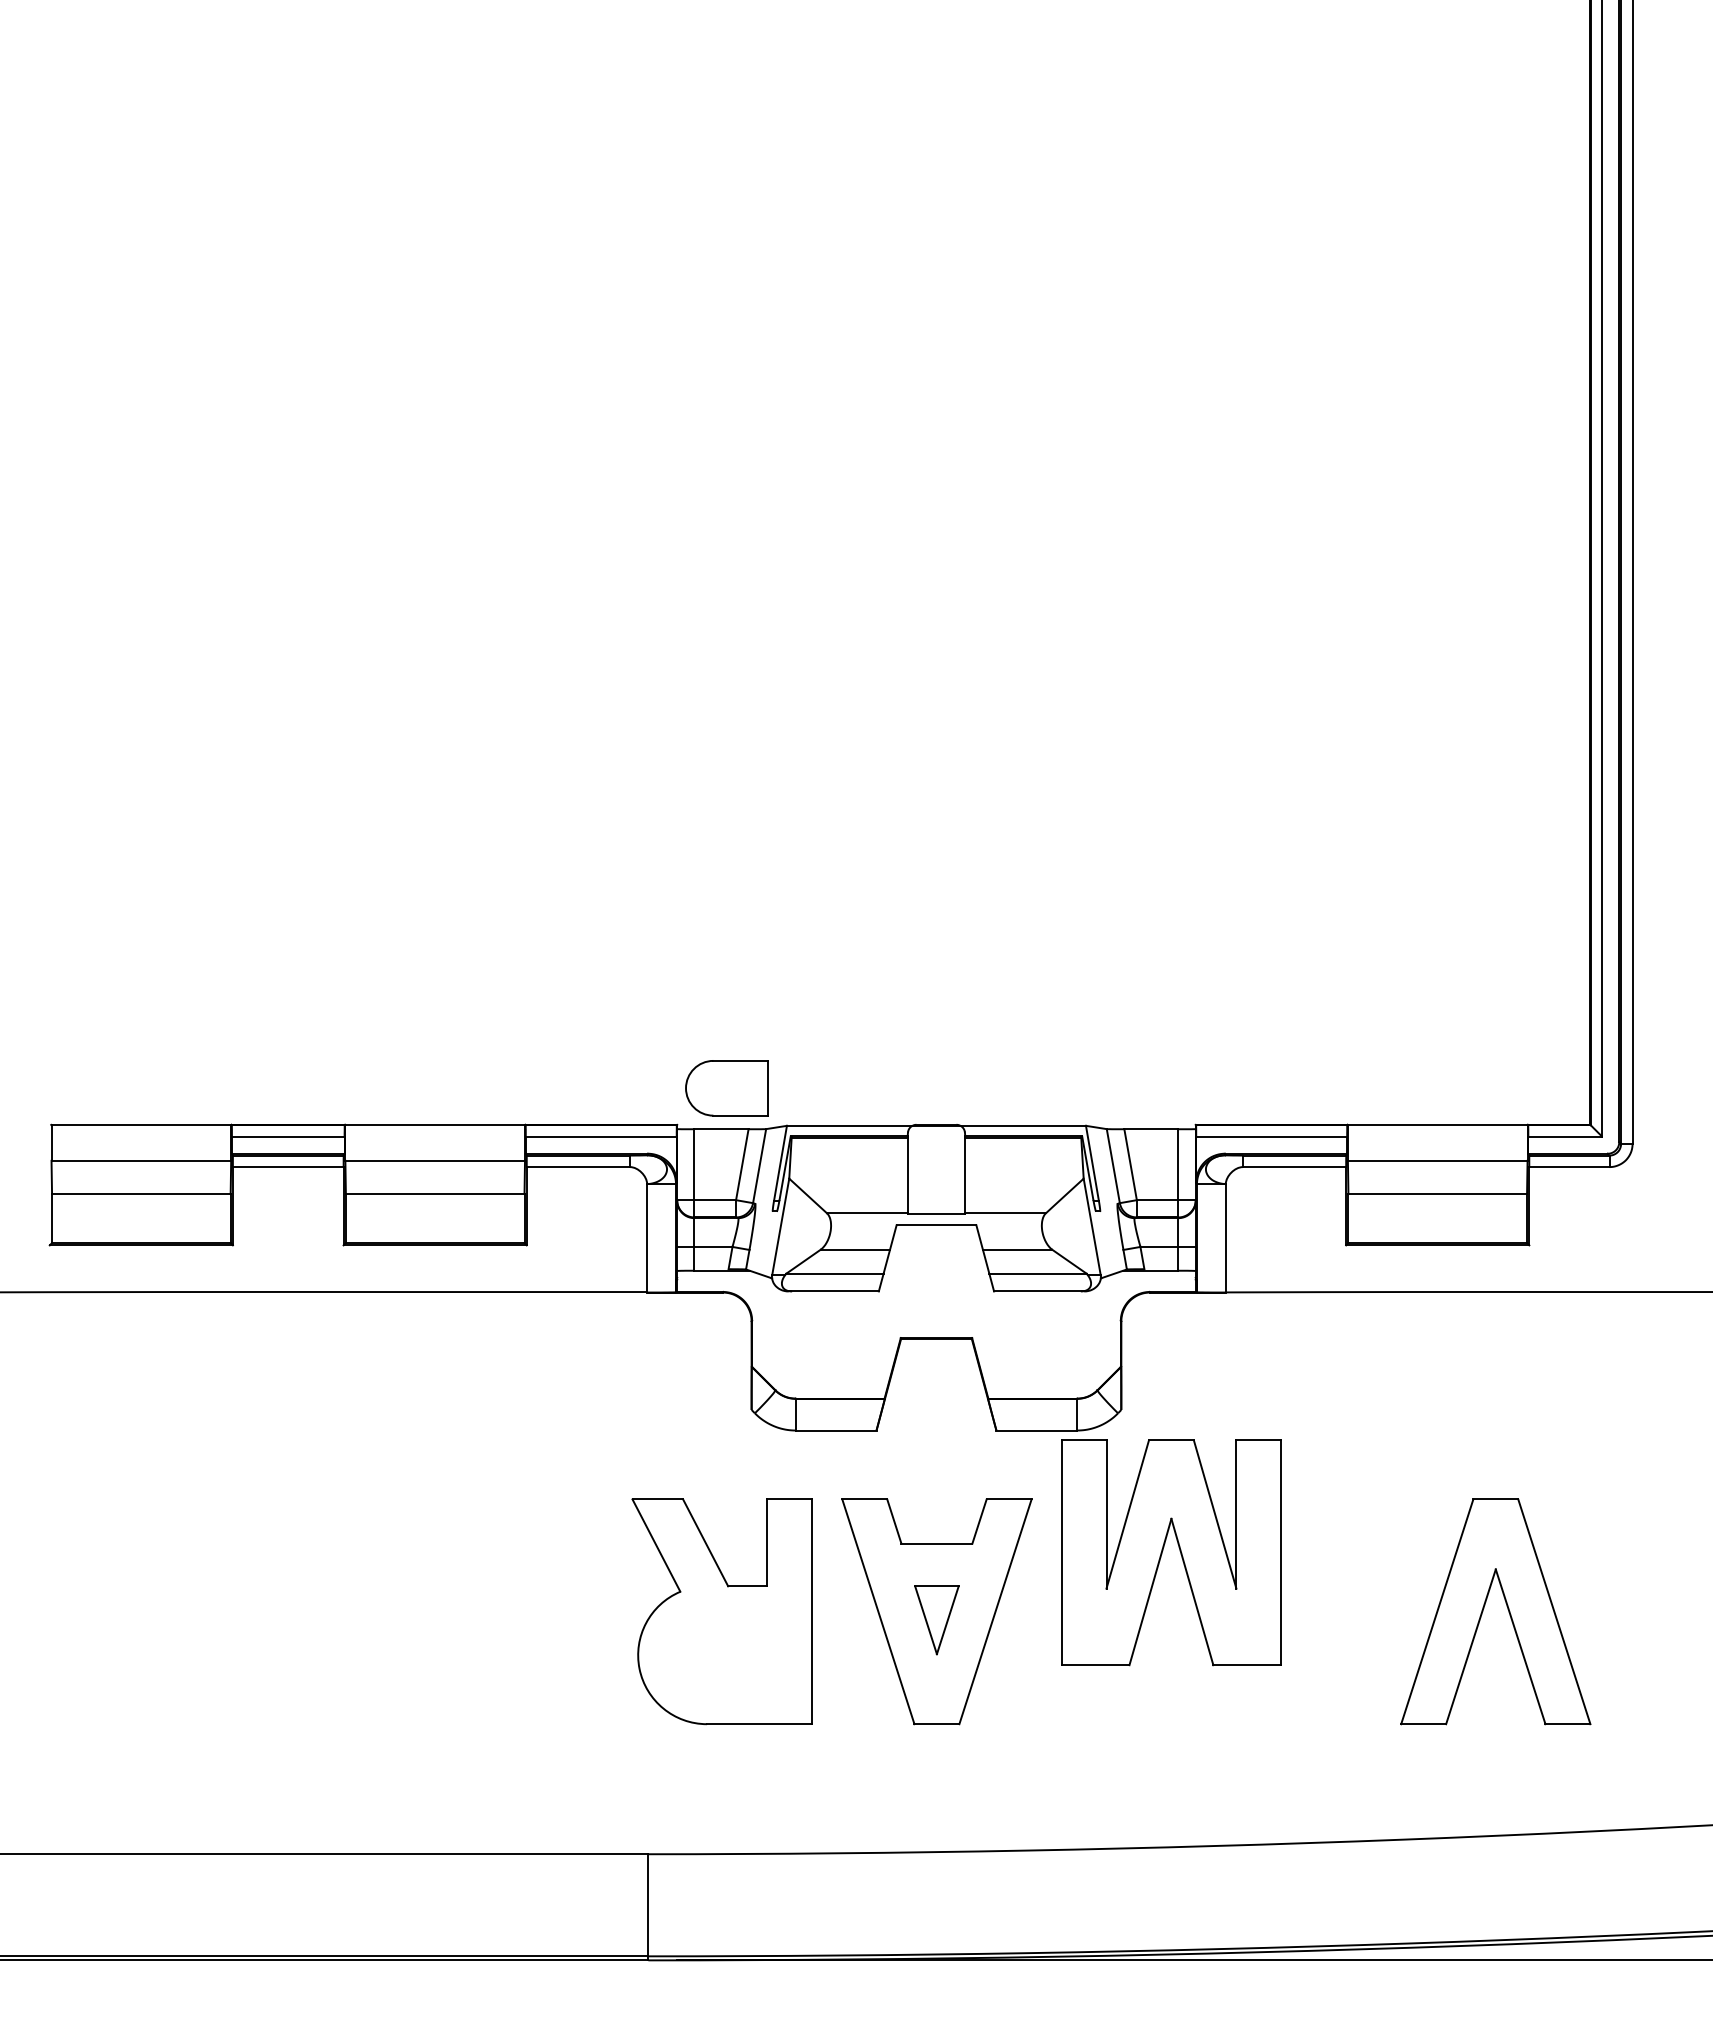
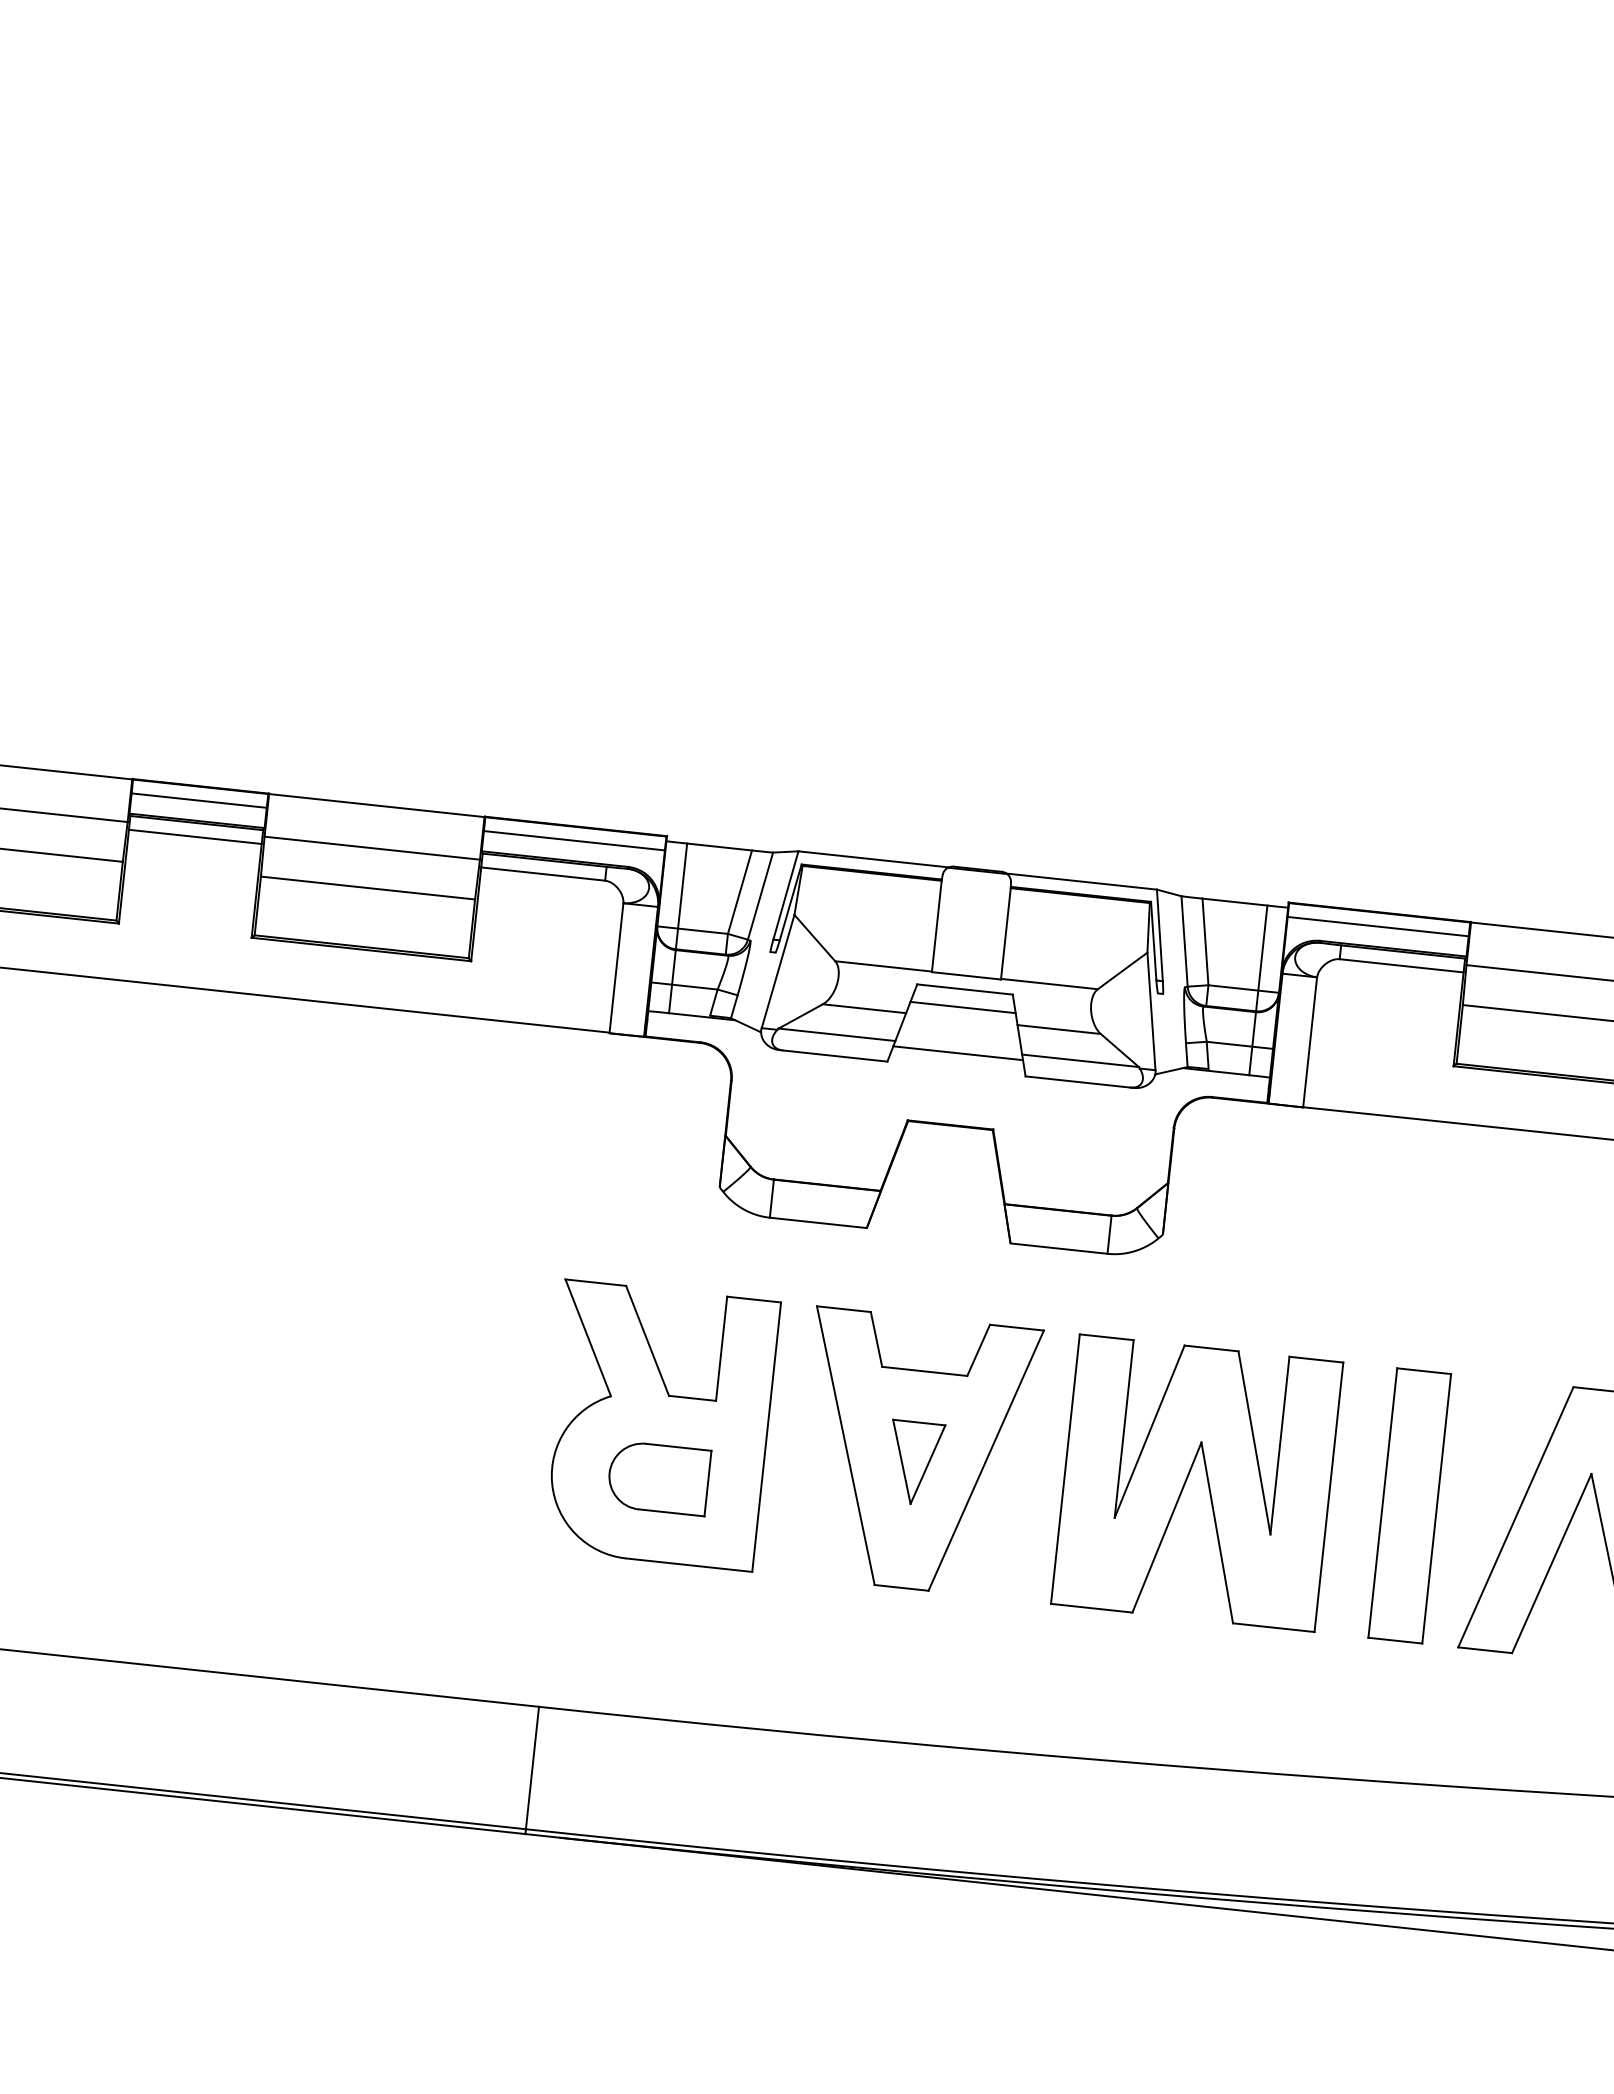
part: (726, 1088) -> (658, 1478), moved
line: (936, 1240) -> (963, 1007), added
line: (936, 1278) -> (958, 1053), added
part: (1179, 1551) -> (1206, 1482), moved
part: (1348, 1611) -> (1409, 1505), added

